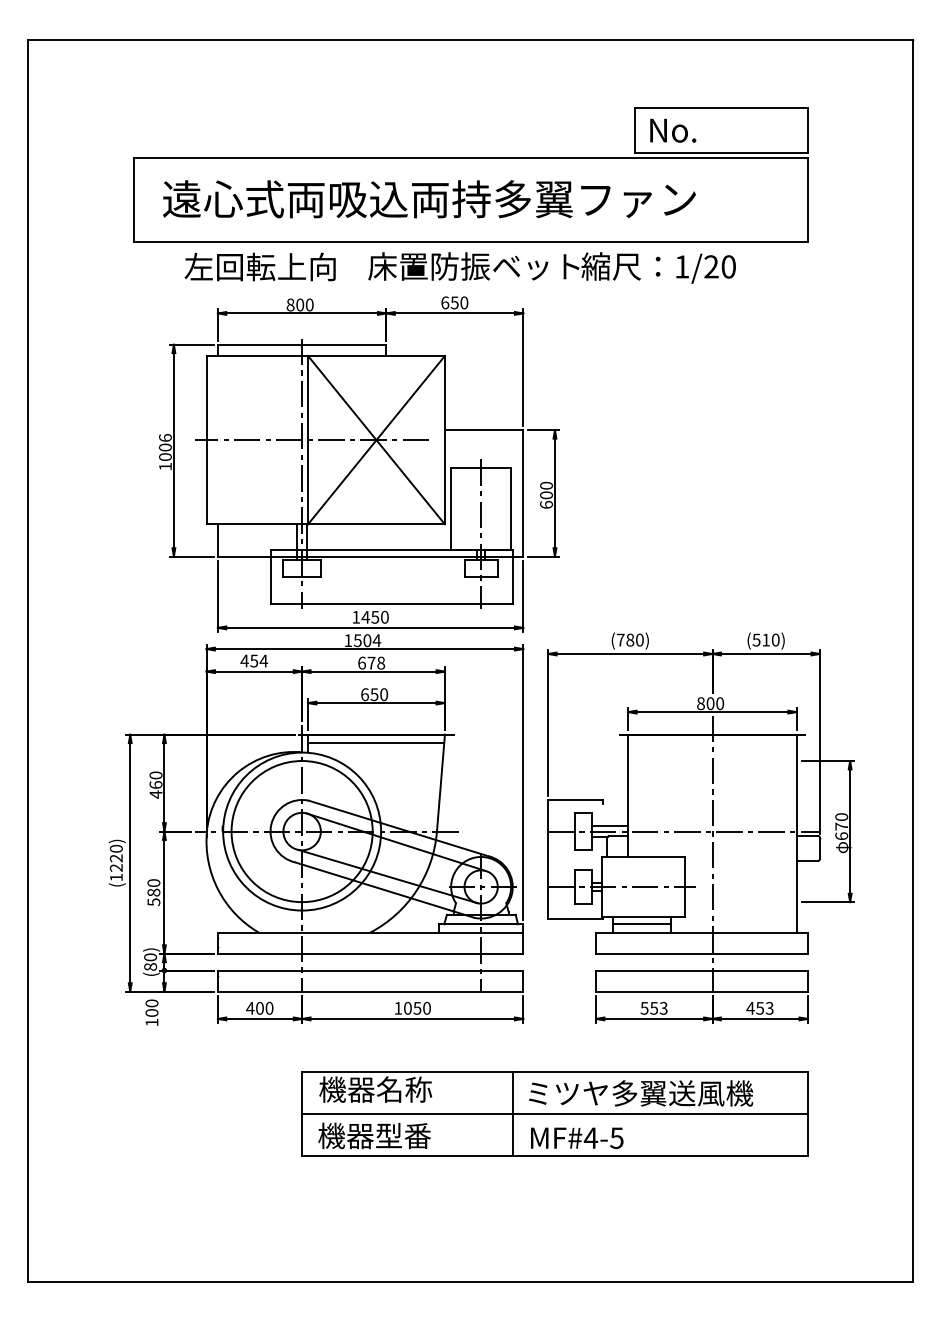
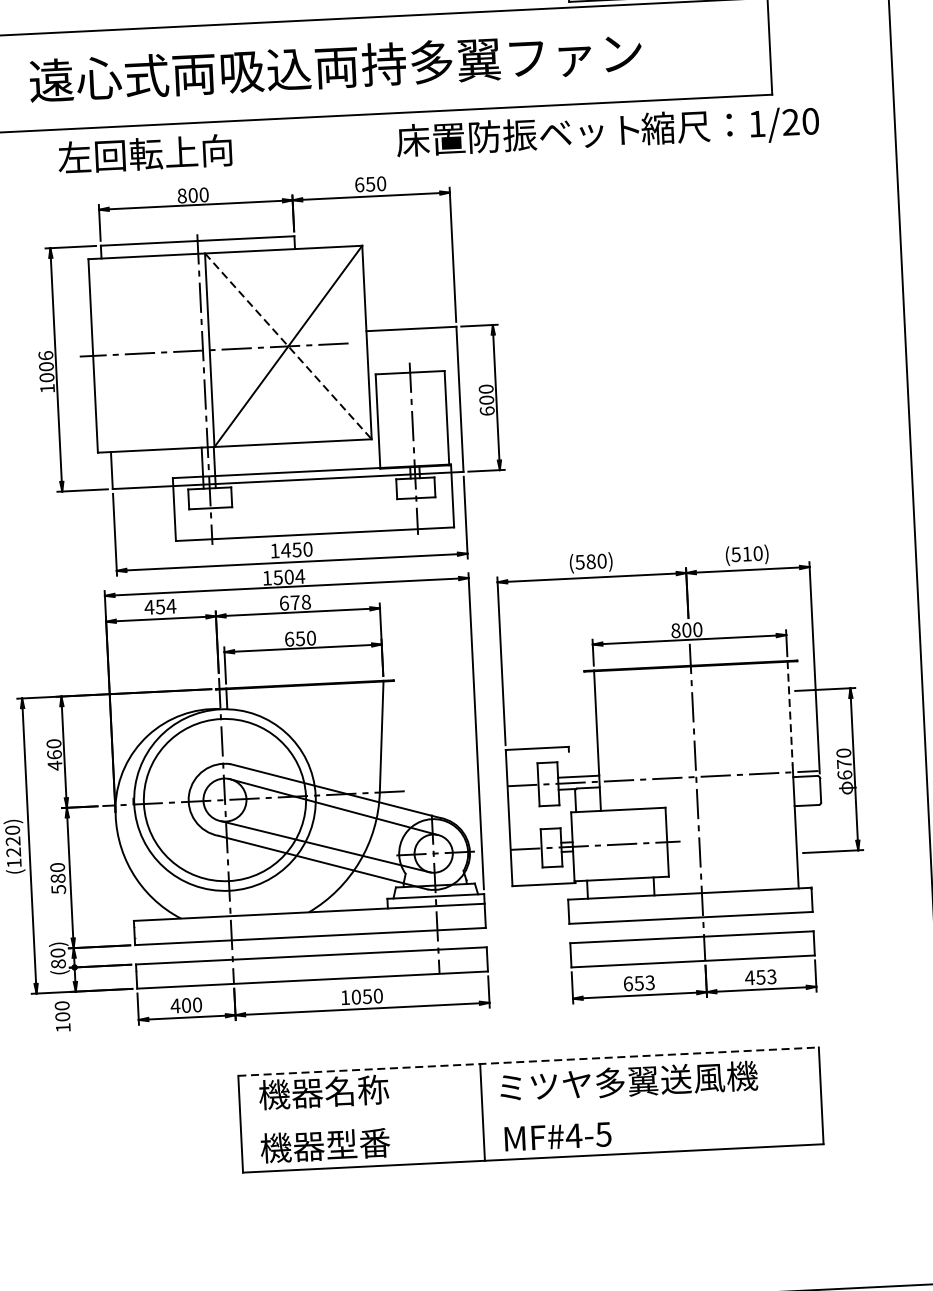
text: (551, 267) -> (607, 132), moved
line: (376, 440) -> (288, 346), solid -> dashed
text: (620, 639) -> (579, 561), (780) -> (580)
line: (376, 743) -> (305, 694), removed
line: (796, 780) -> (789, 713), solid -> dashed
line: (642, 924) -> (621, 887), removed
text: (644, 1007) -> (628, 982), 553 -> 653
line: (554, 1071) -> (528, 1061), solid -> dashed
line: (554, 1113) -> (530, 1109), removed

